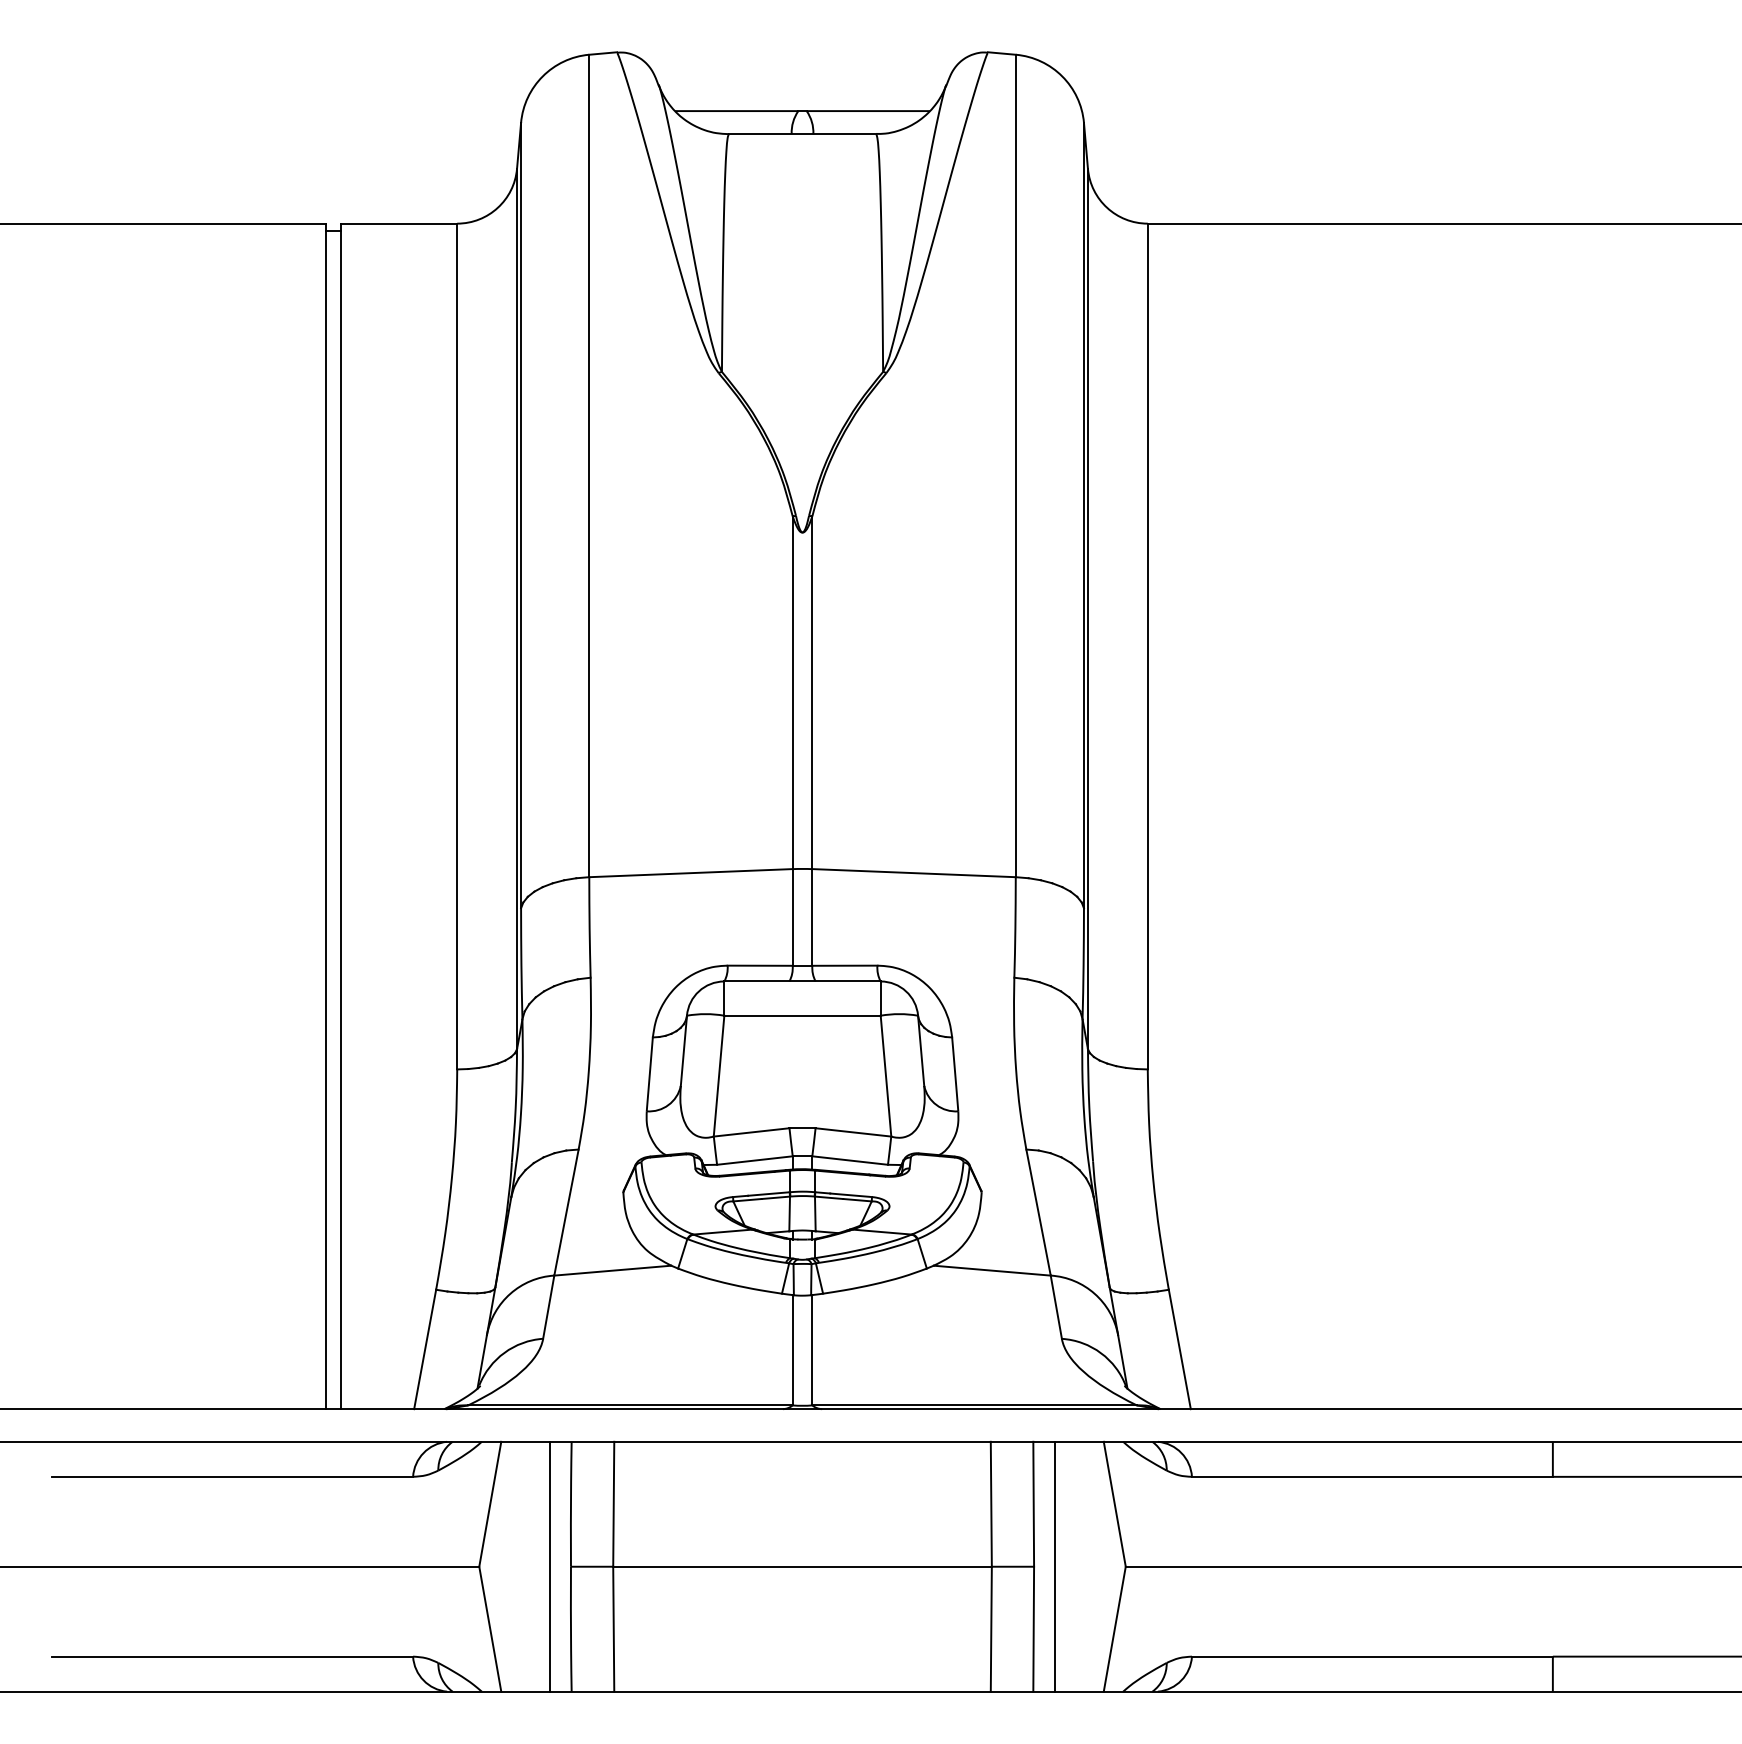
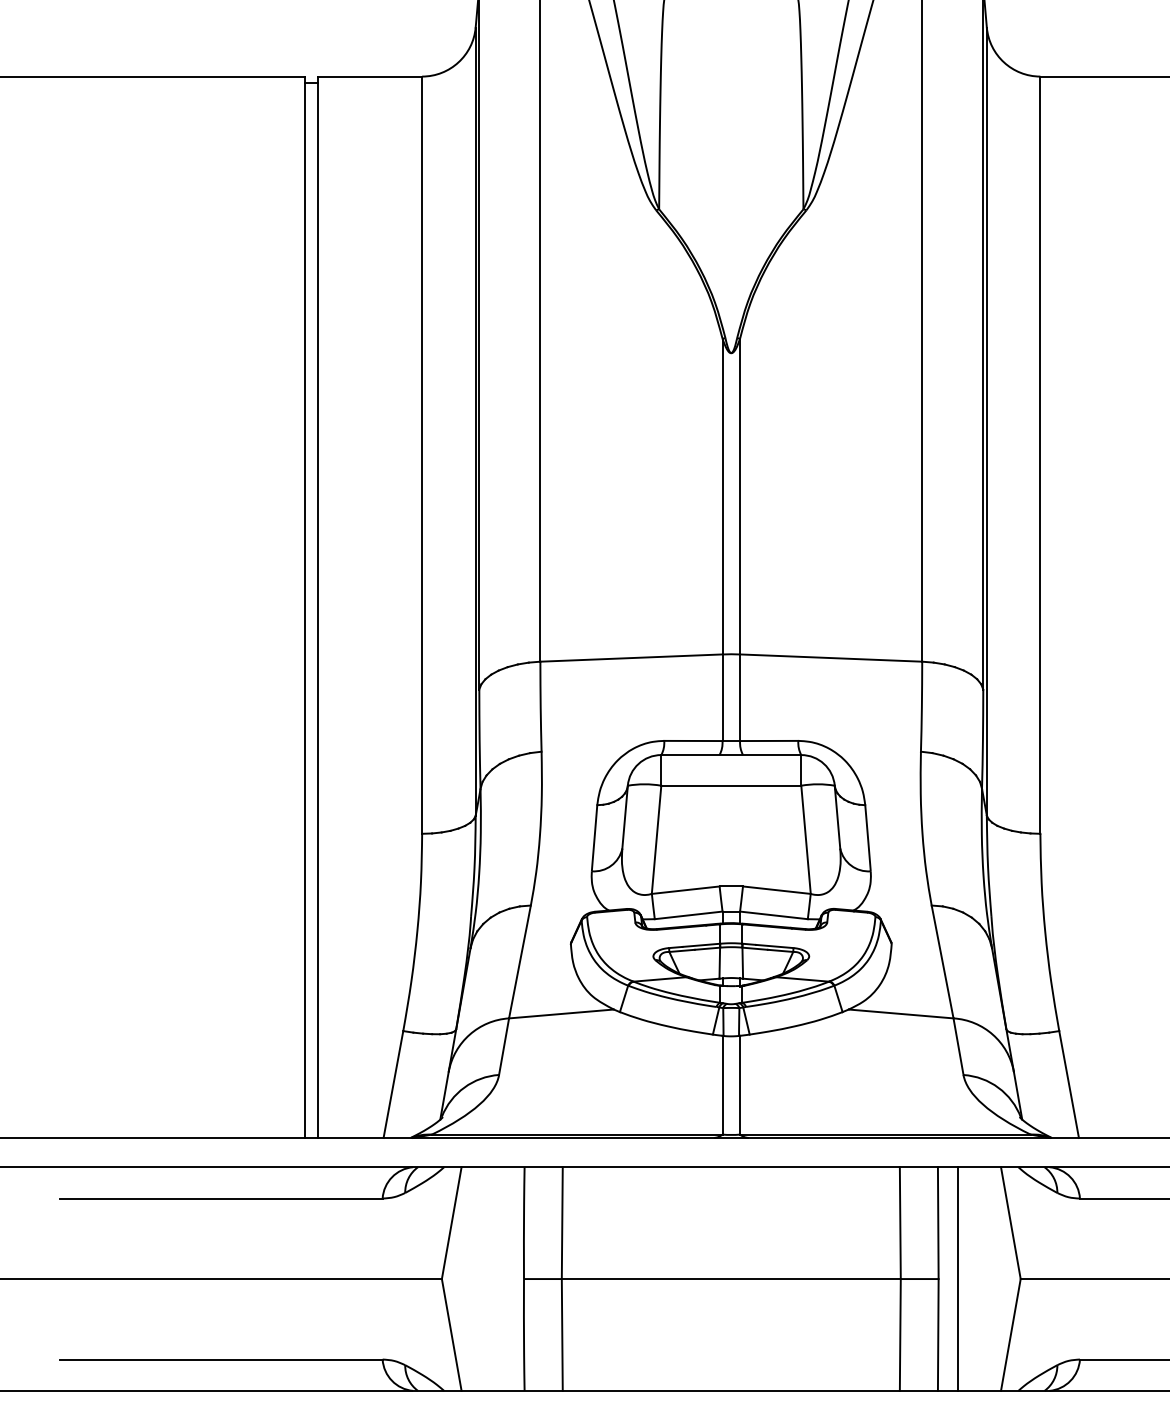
line: (549, 1566) -> (504, 1278), removed

